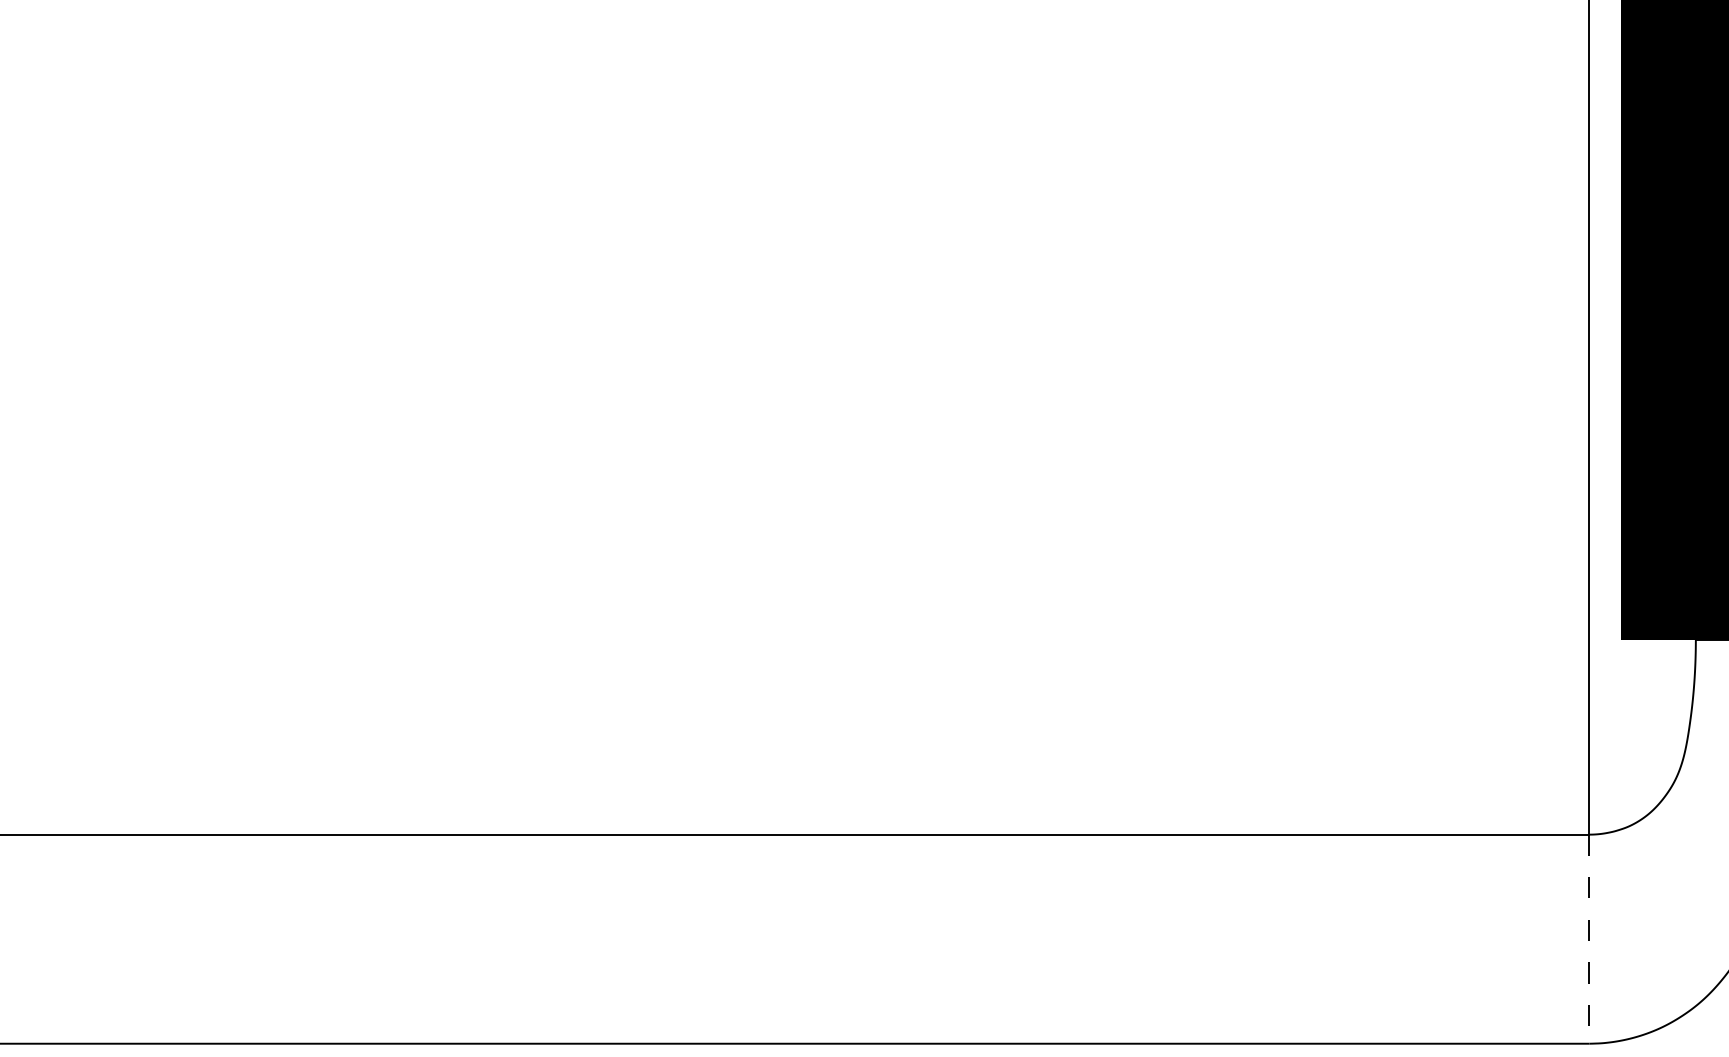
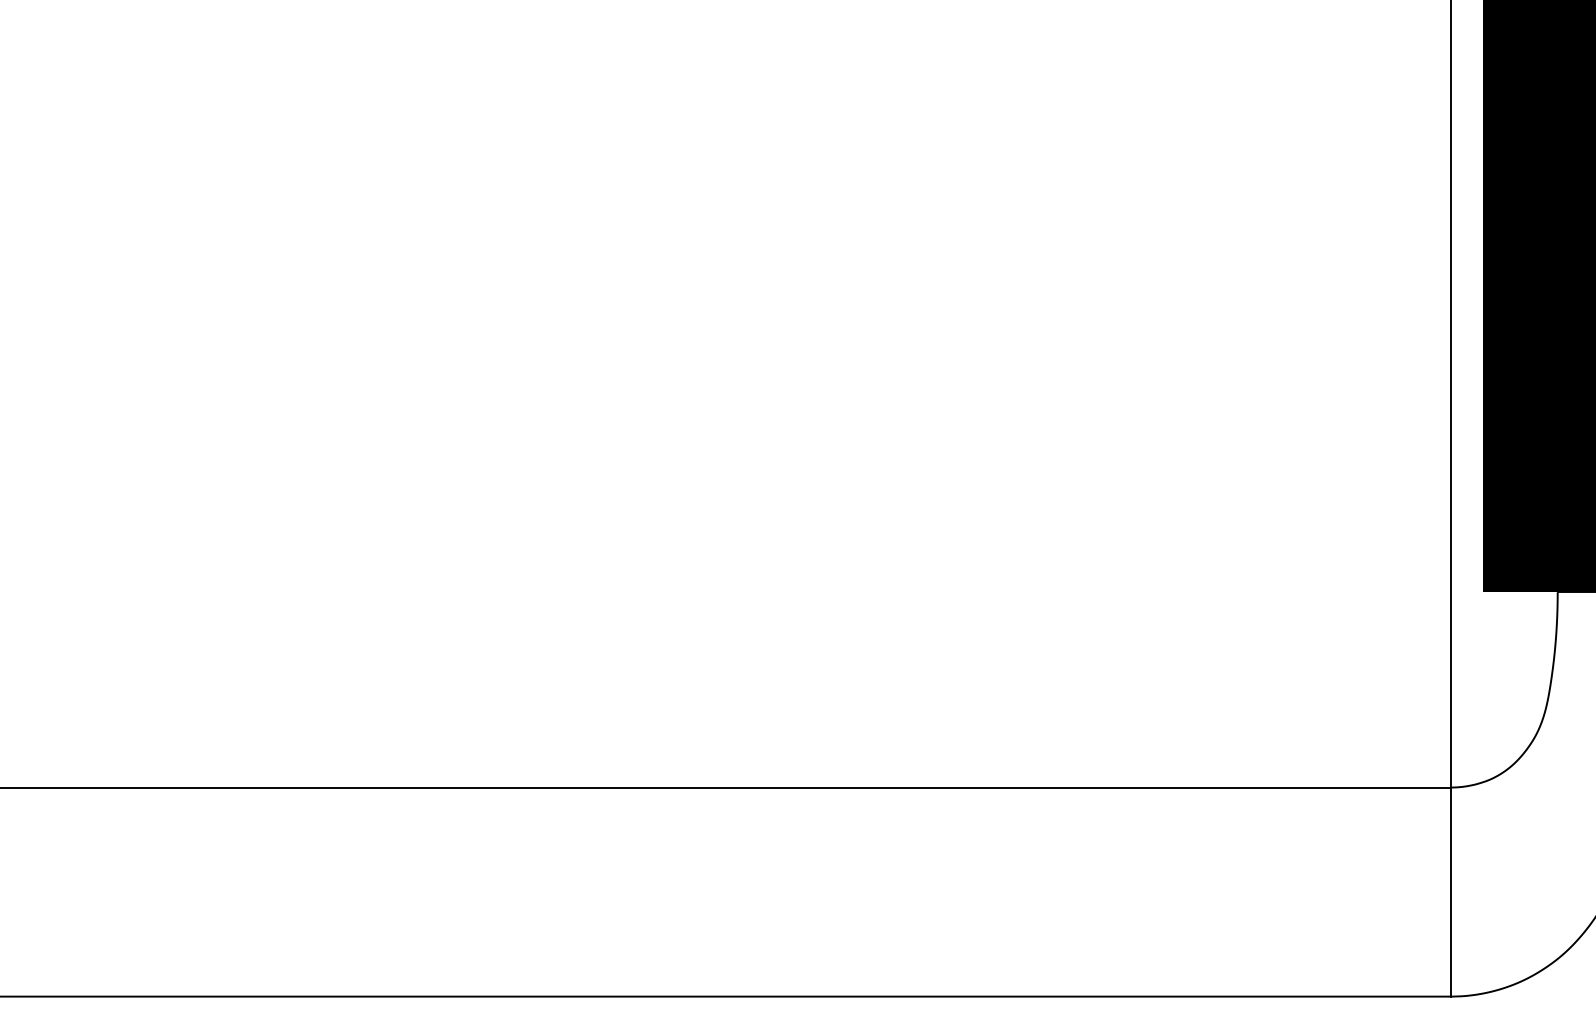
line: (1589, 939) -> (1451, 892), dashed -> solid

